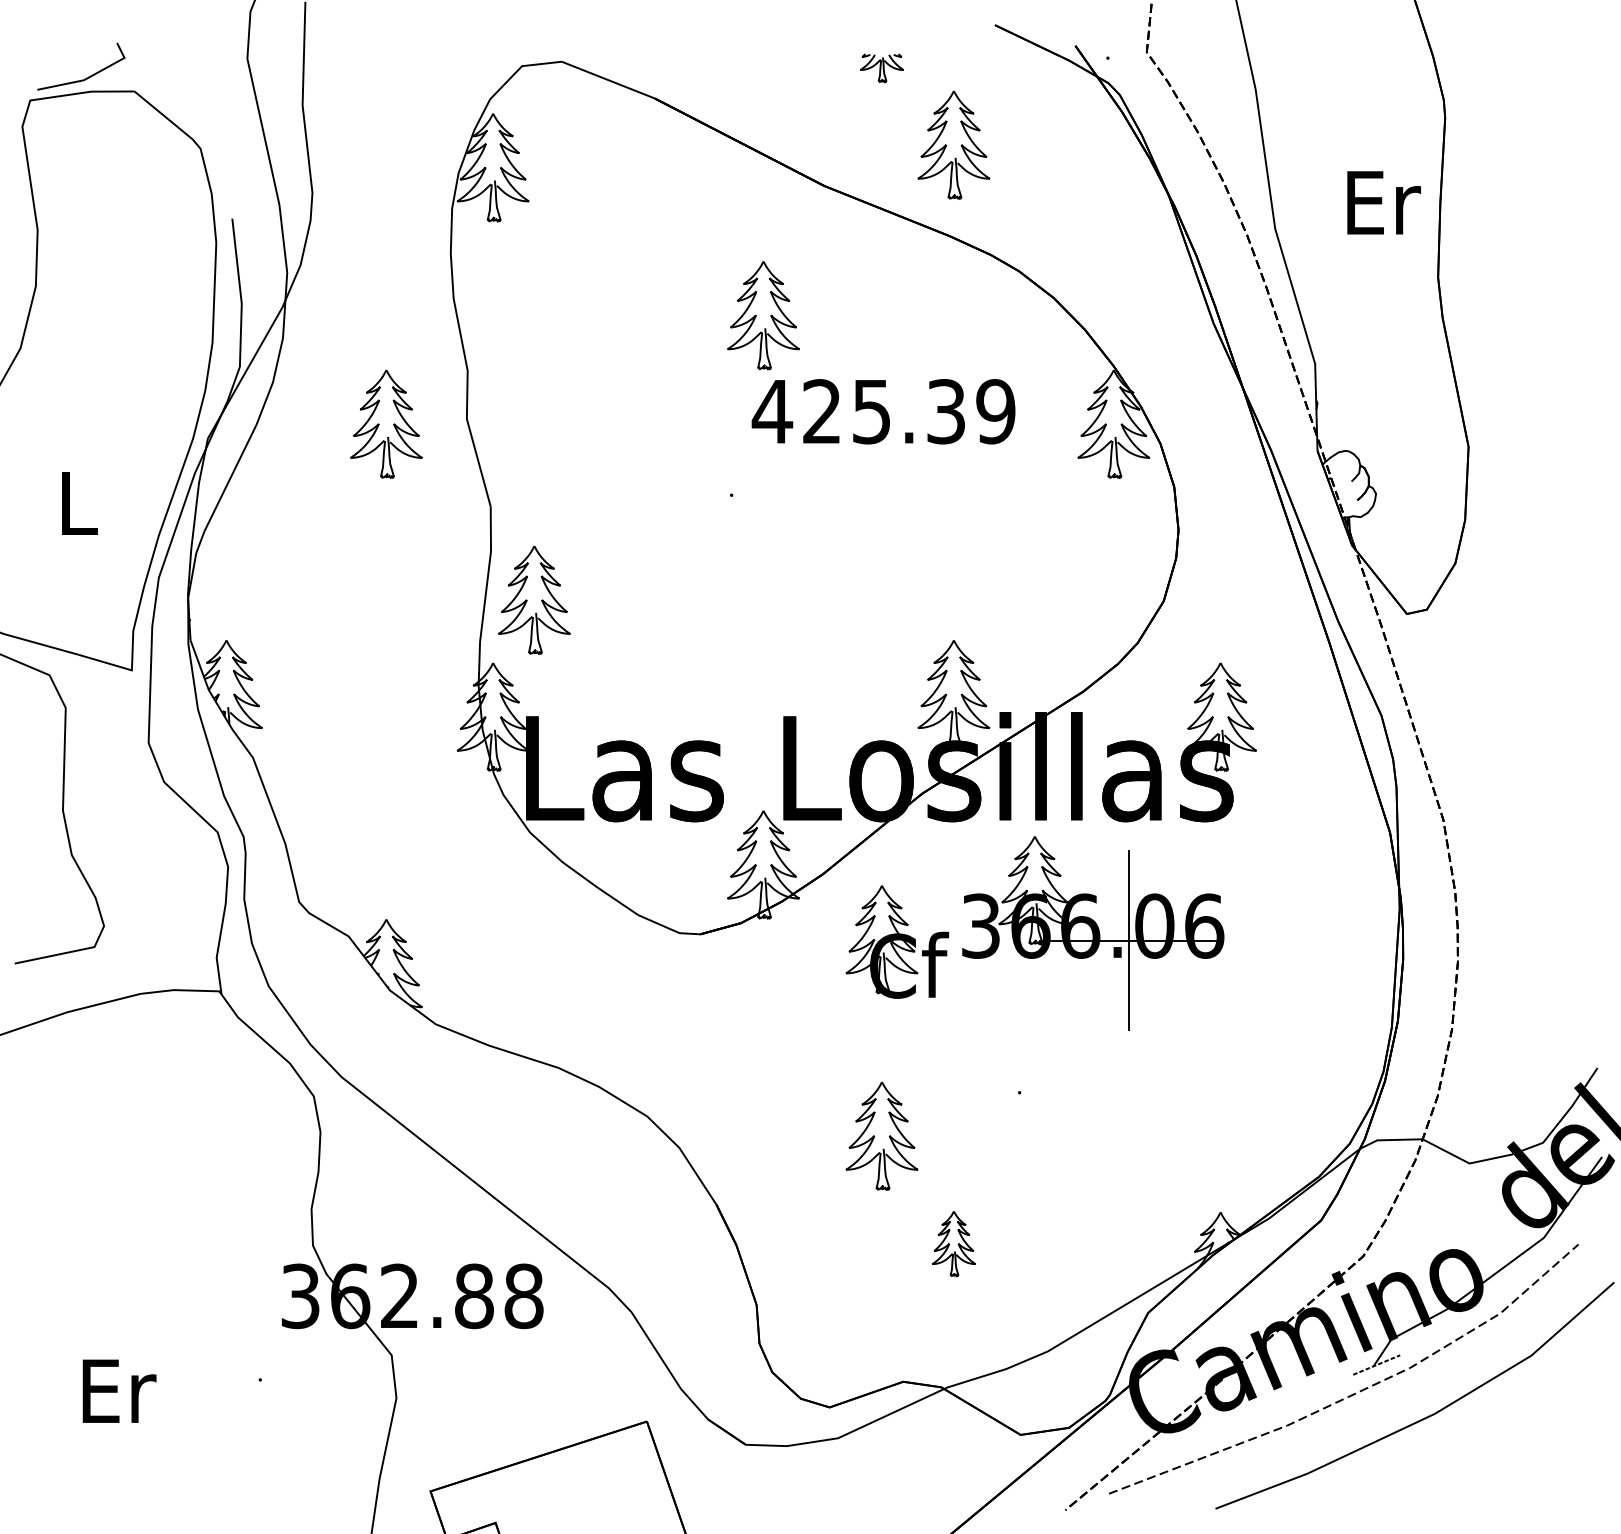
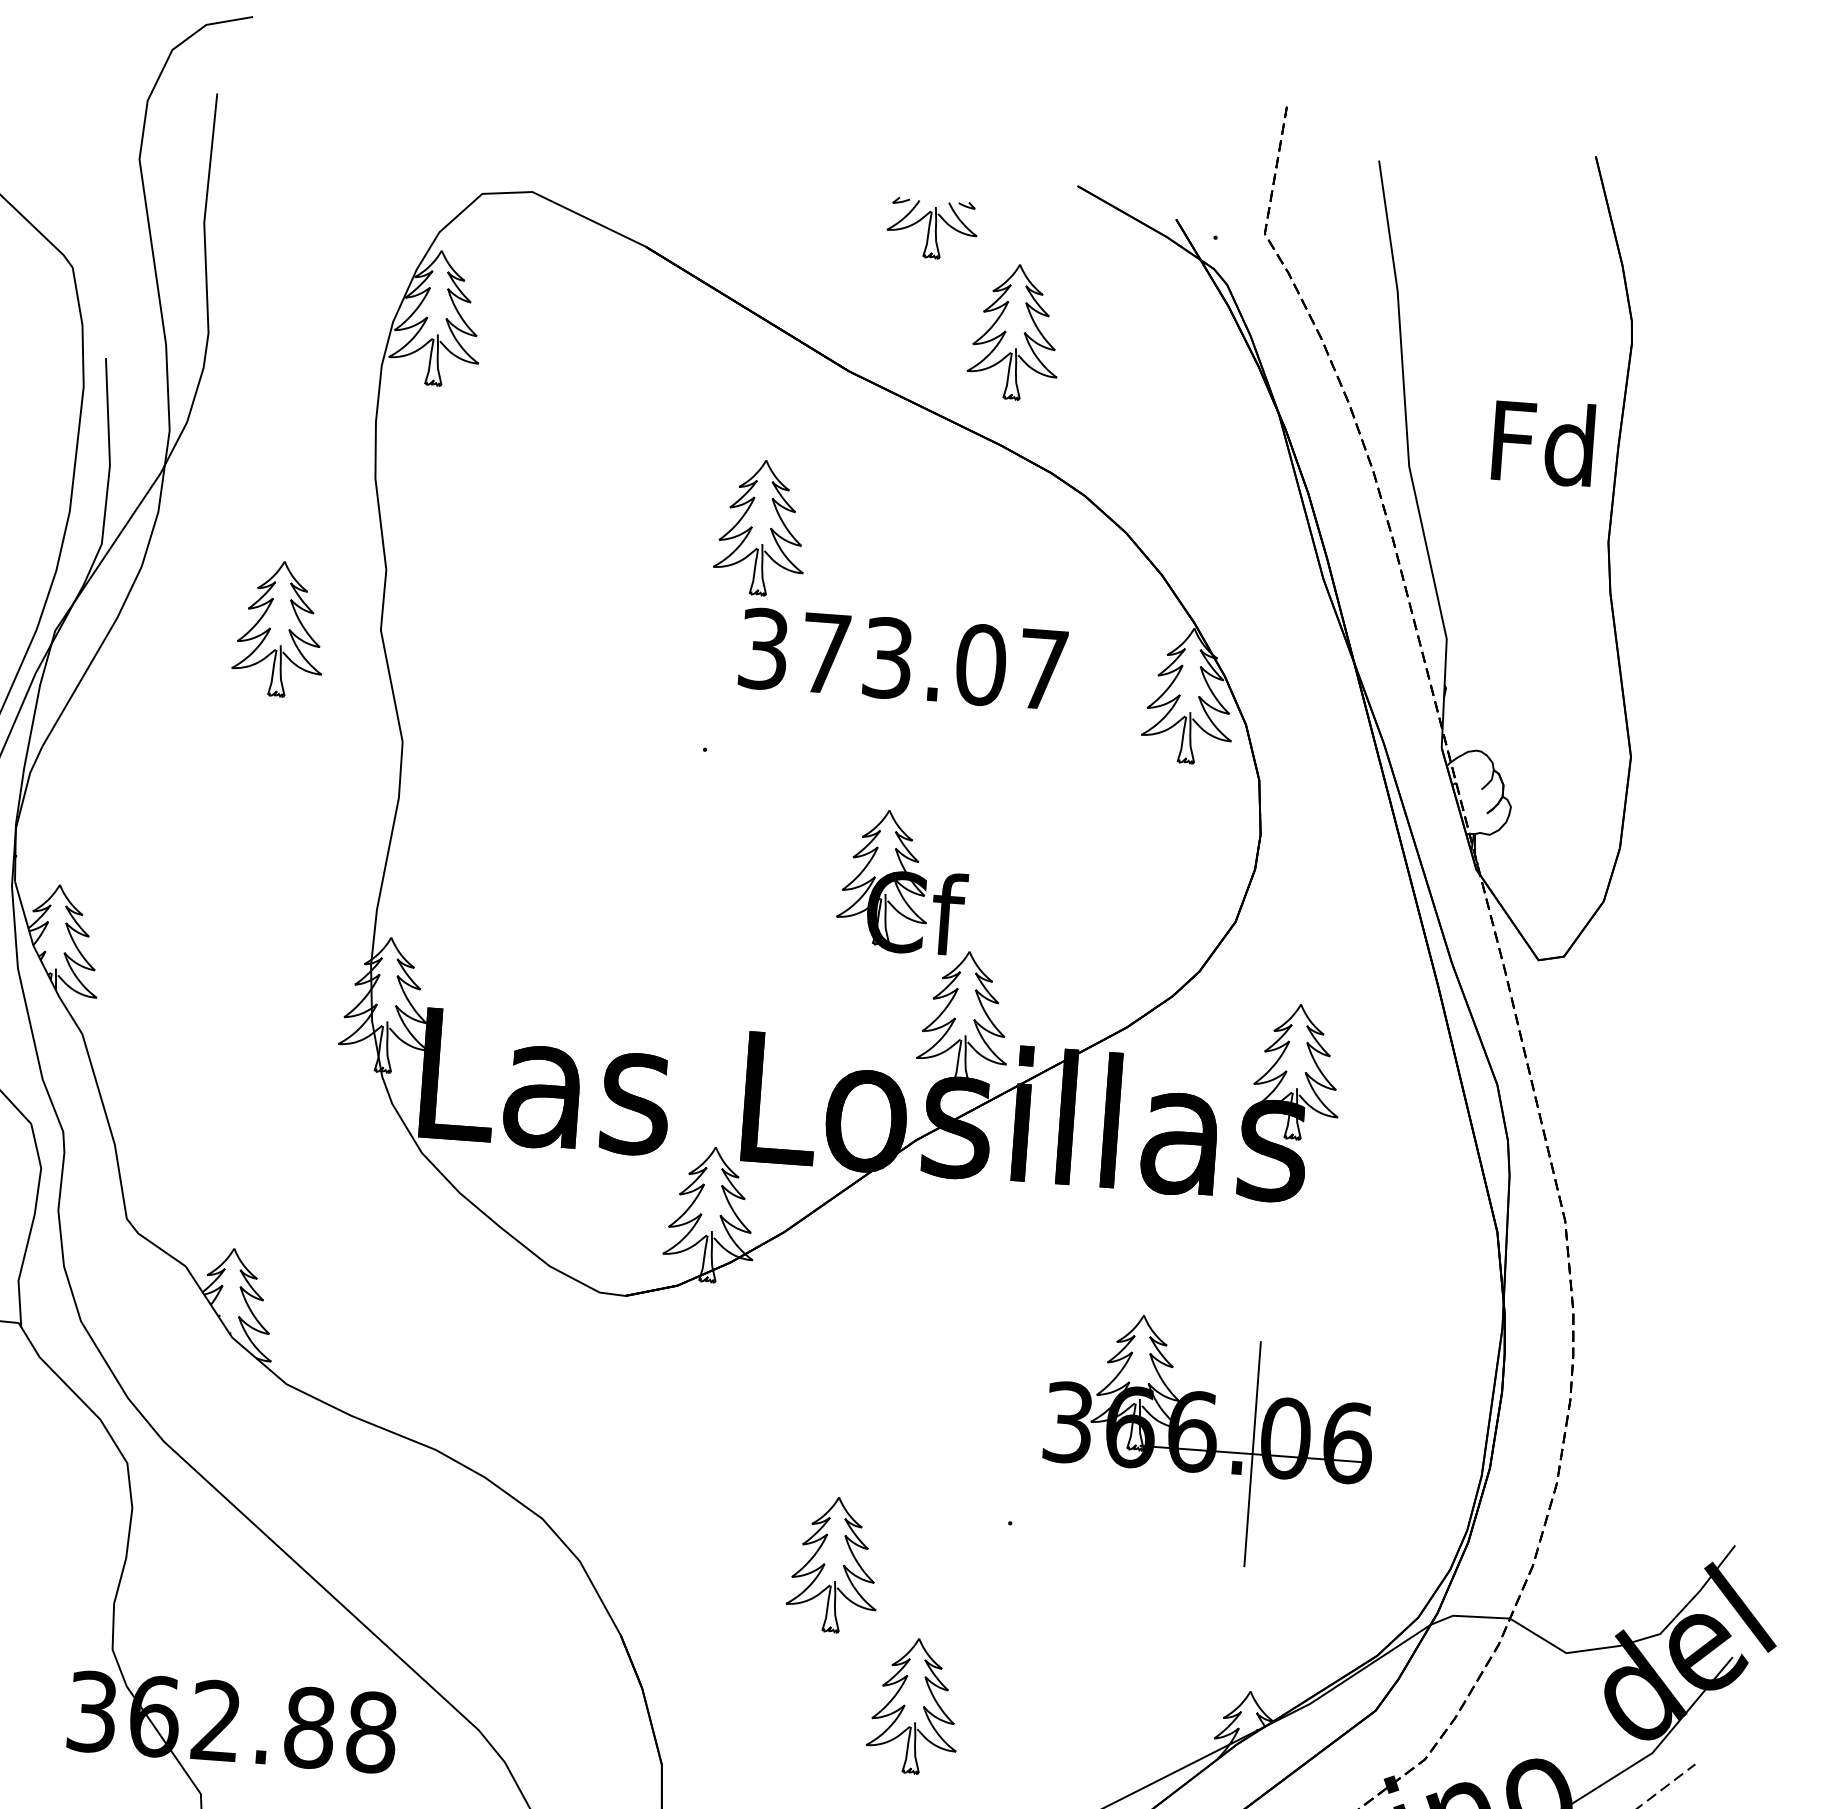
part: (881, 68) -> (931, 229), size x1.67
text: (1380, 201) -> (1543, 441), Er -> Fd
text: (883, 411) -> (902, 658), 425.39 -> 373.07
part: (534, 600) -> (448, 863), removed
part: (1093, 933) -> (1208, 1442), moved
part: (897, 941) -> (903, 881), moved
part: (953, 1243) -> (913, 1705), size x1.67

